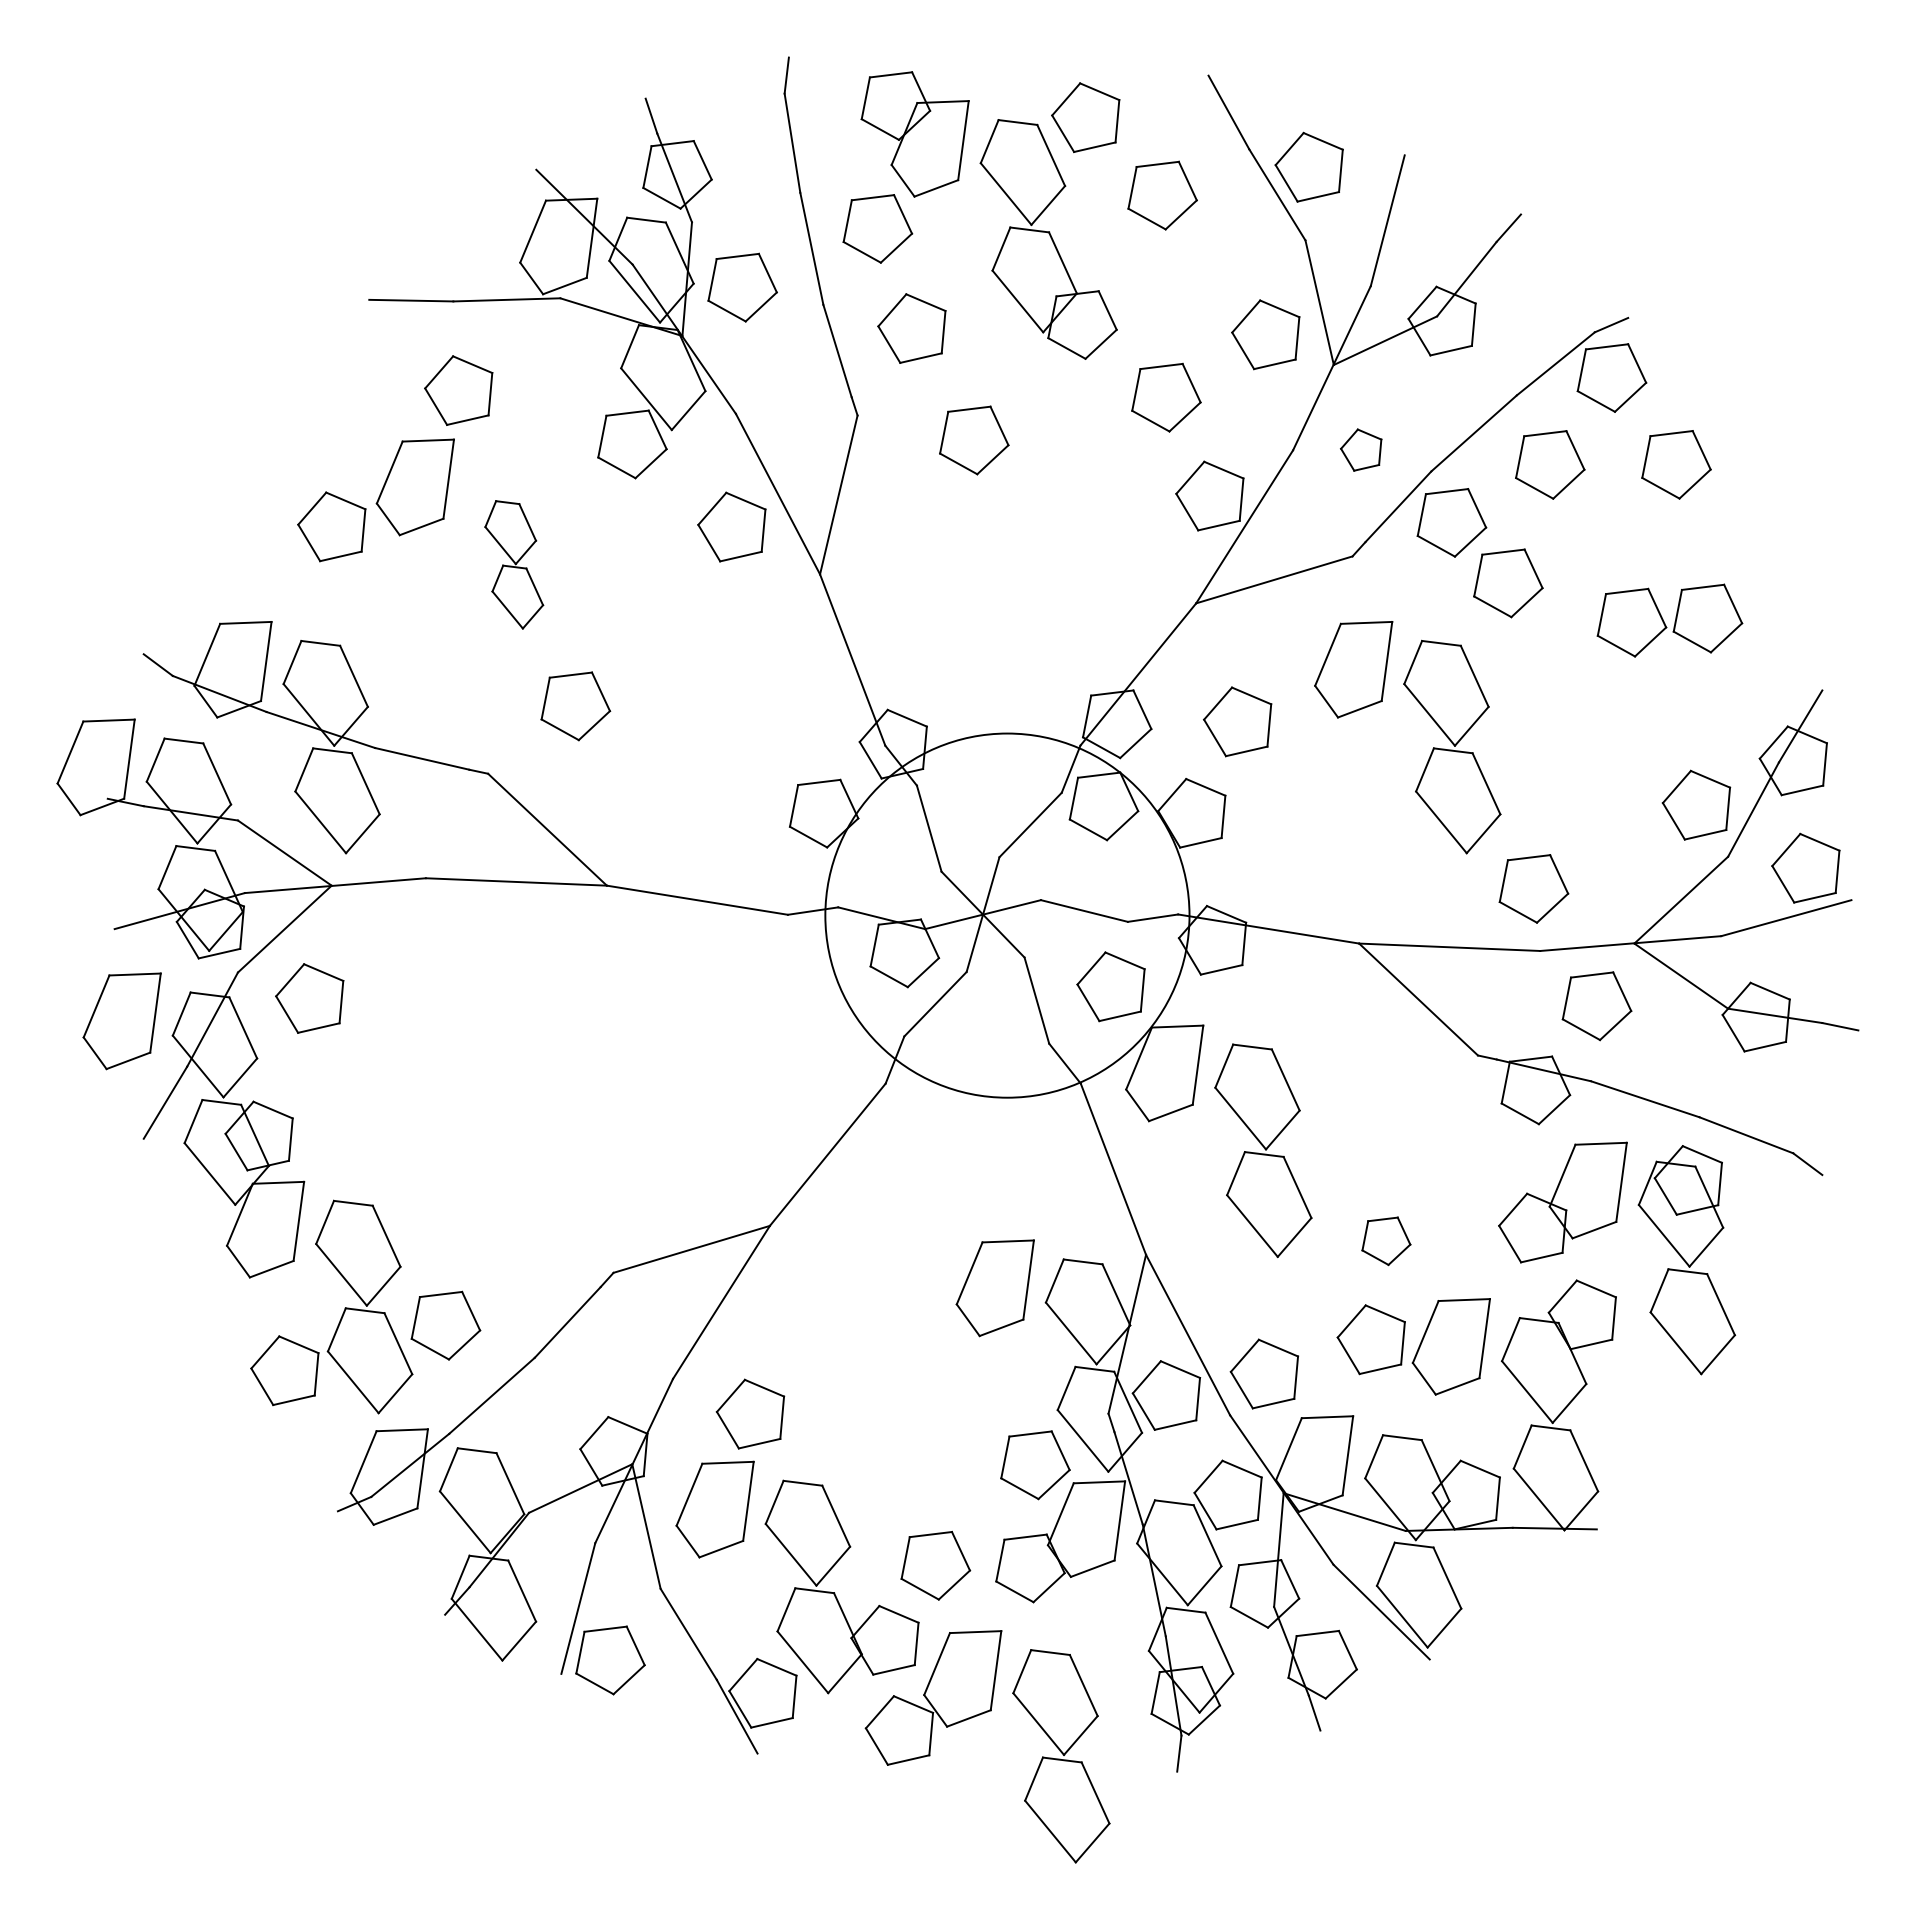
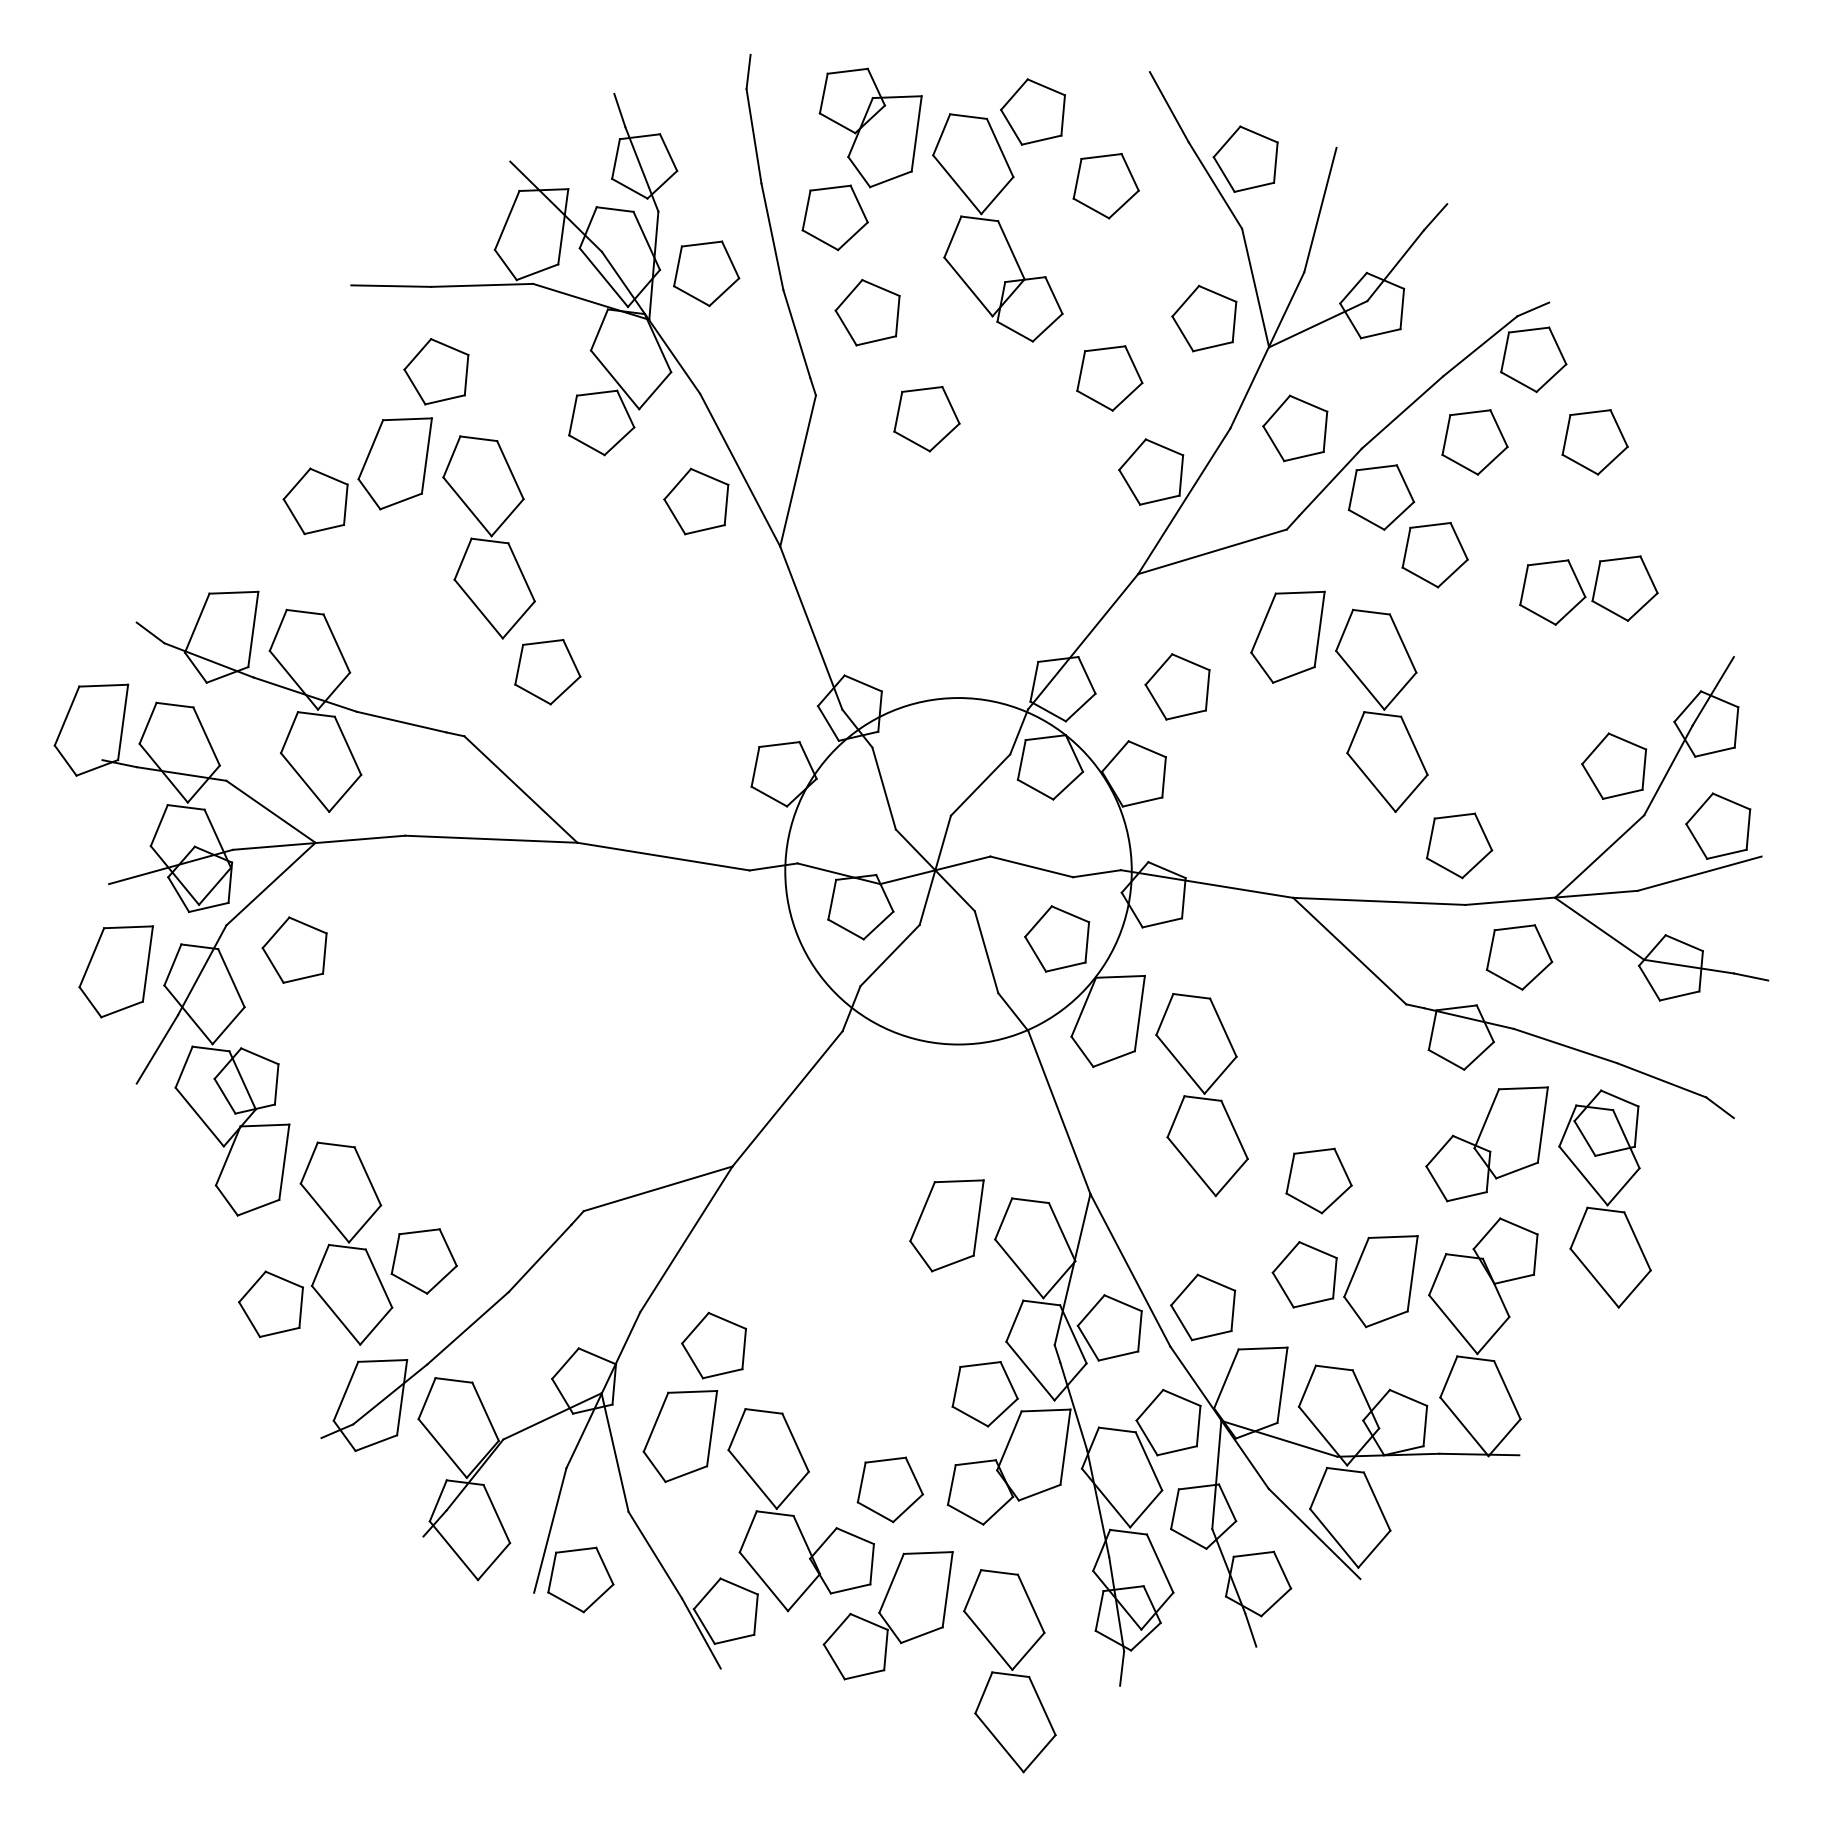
part: (1360, 449) -> (1294, 427), size x1.67
part: (514, 564) -> (489, 537), size x1.67
part: (1386, 1241) -> (1319, 1181), size x1.43

